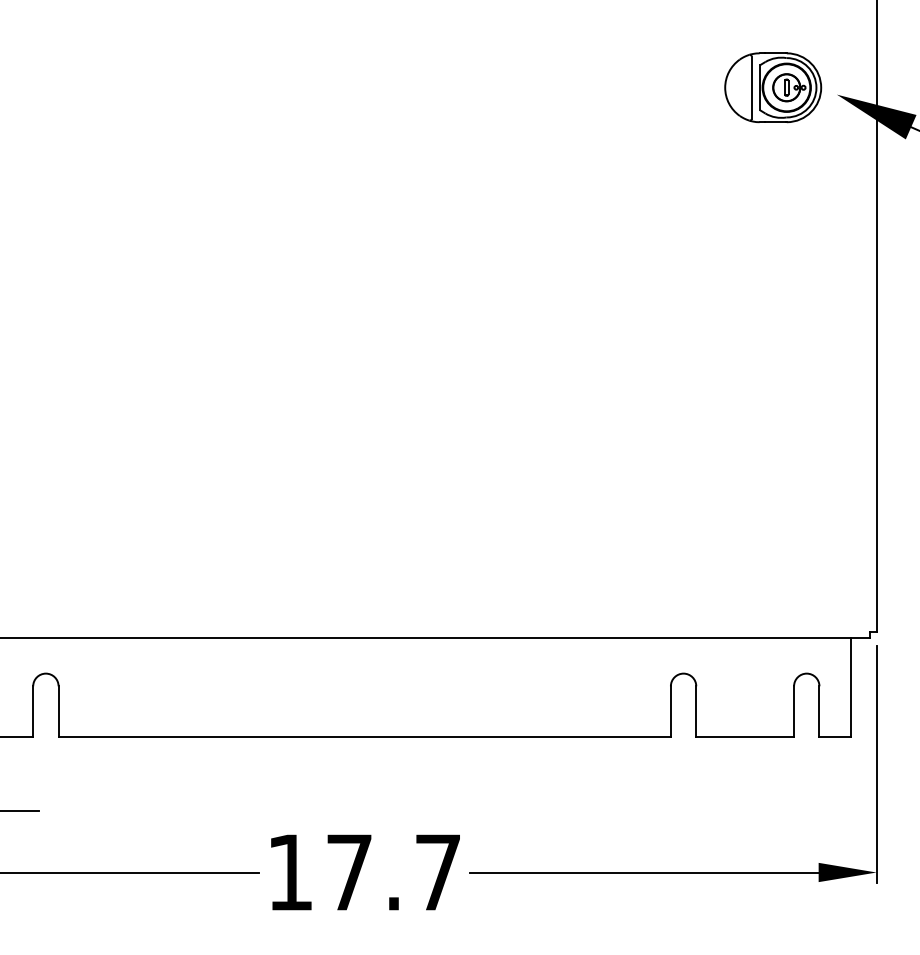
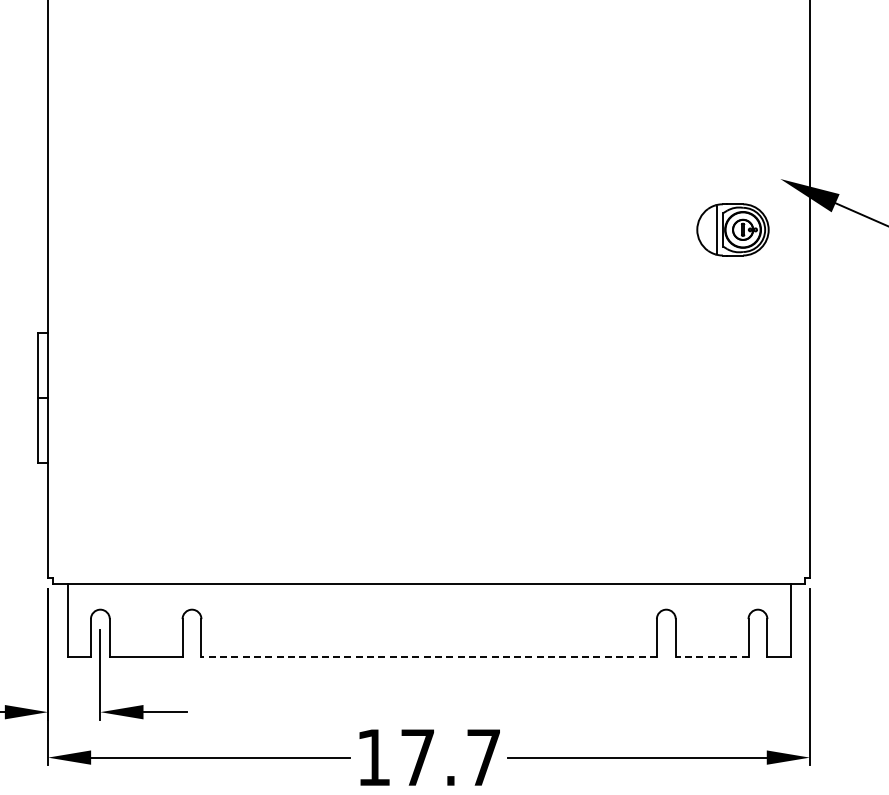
part: (772, 87) -> (732, 229), moved
line: (365, 736) -> (429, 656), solid -> dashed
line: (744, 736) -> (711, 656), solid -> dashed

